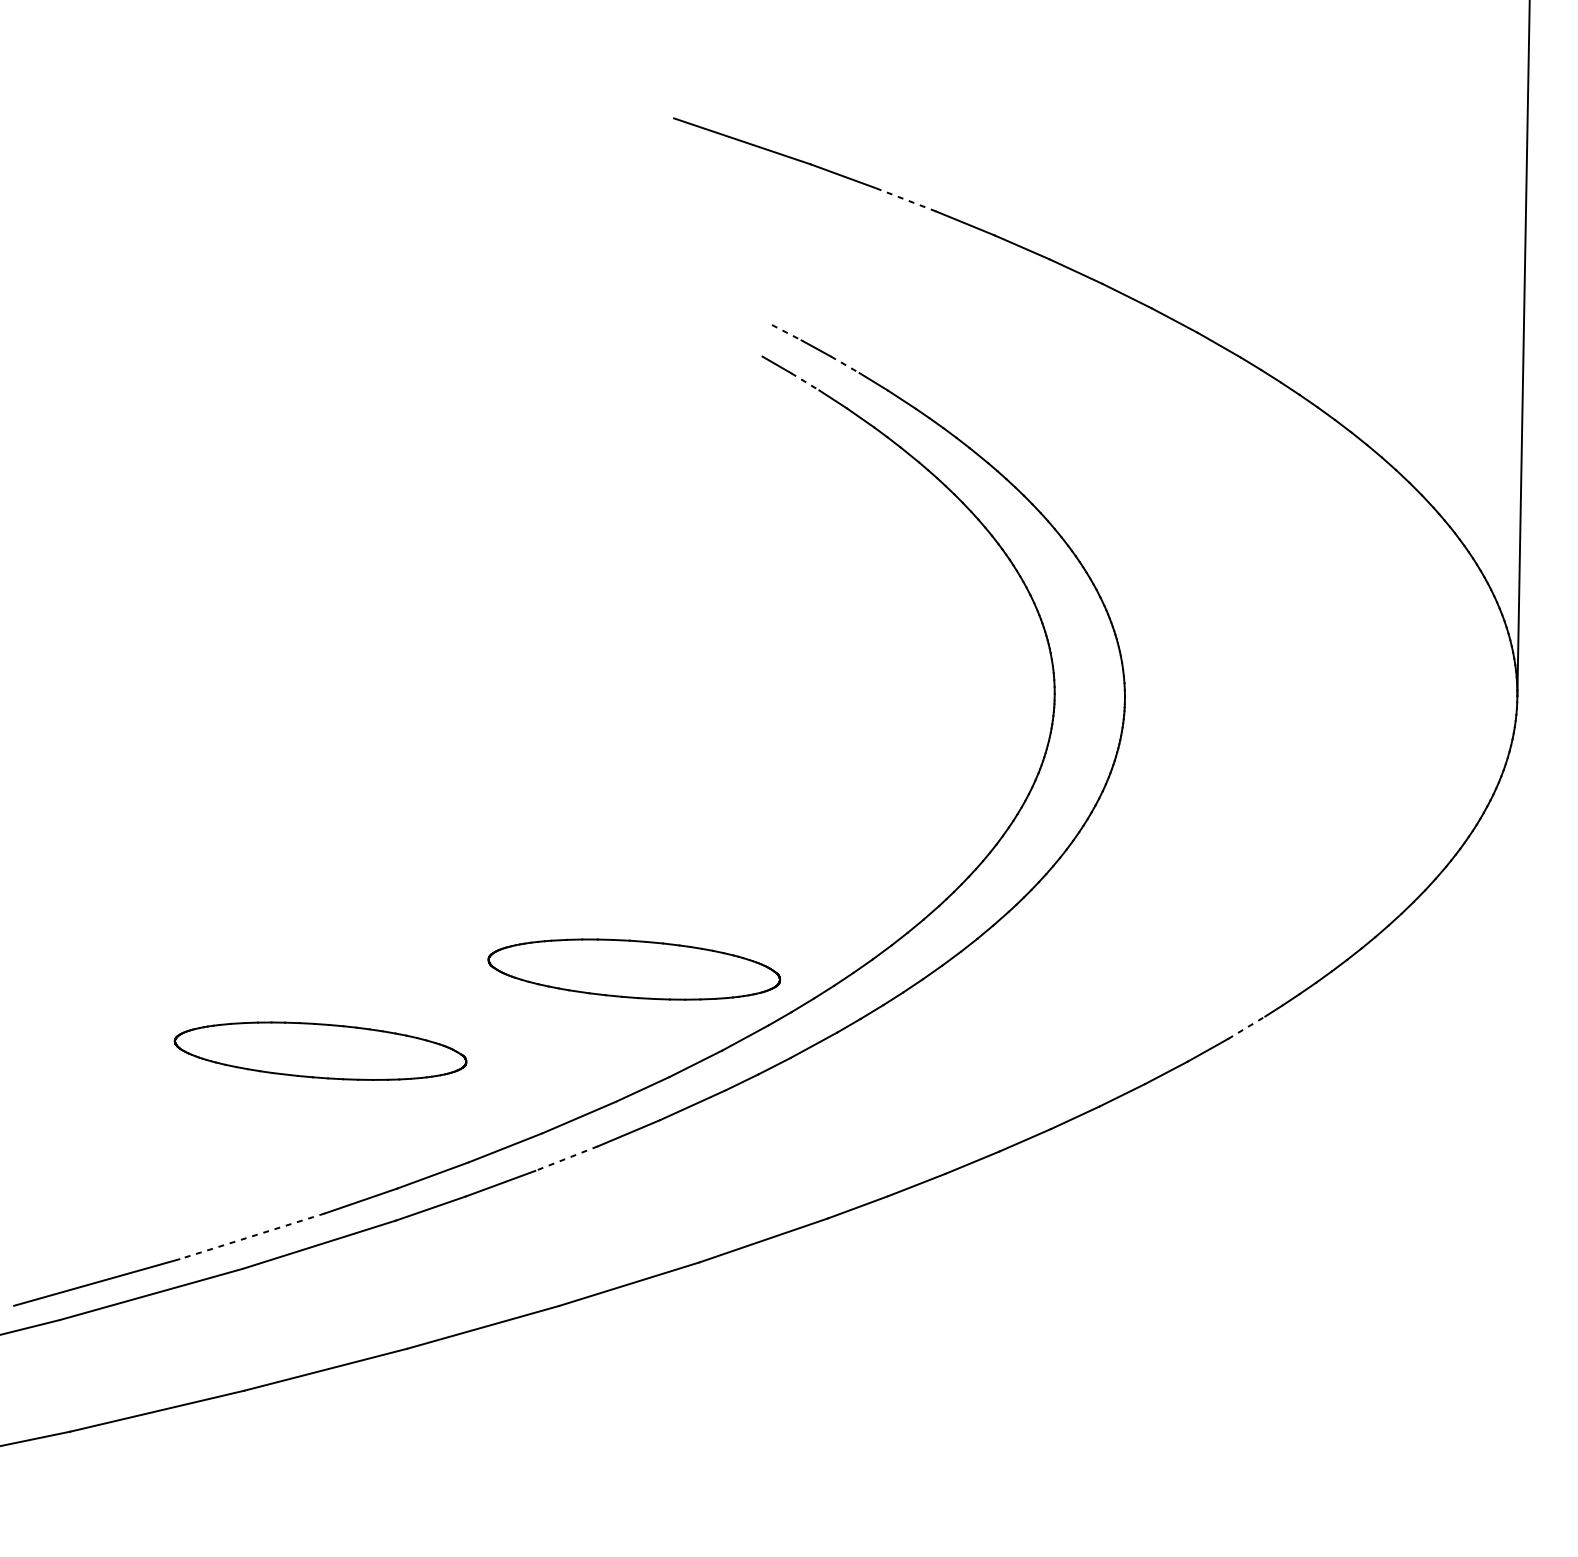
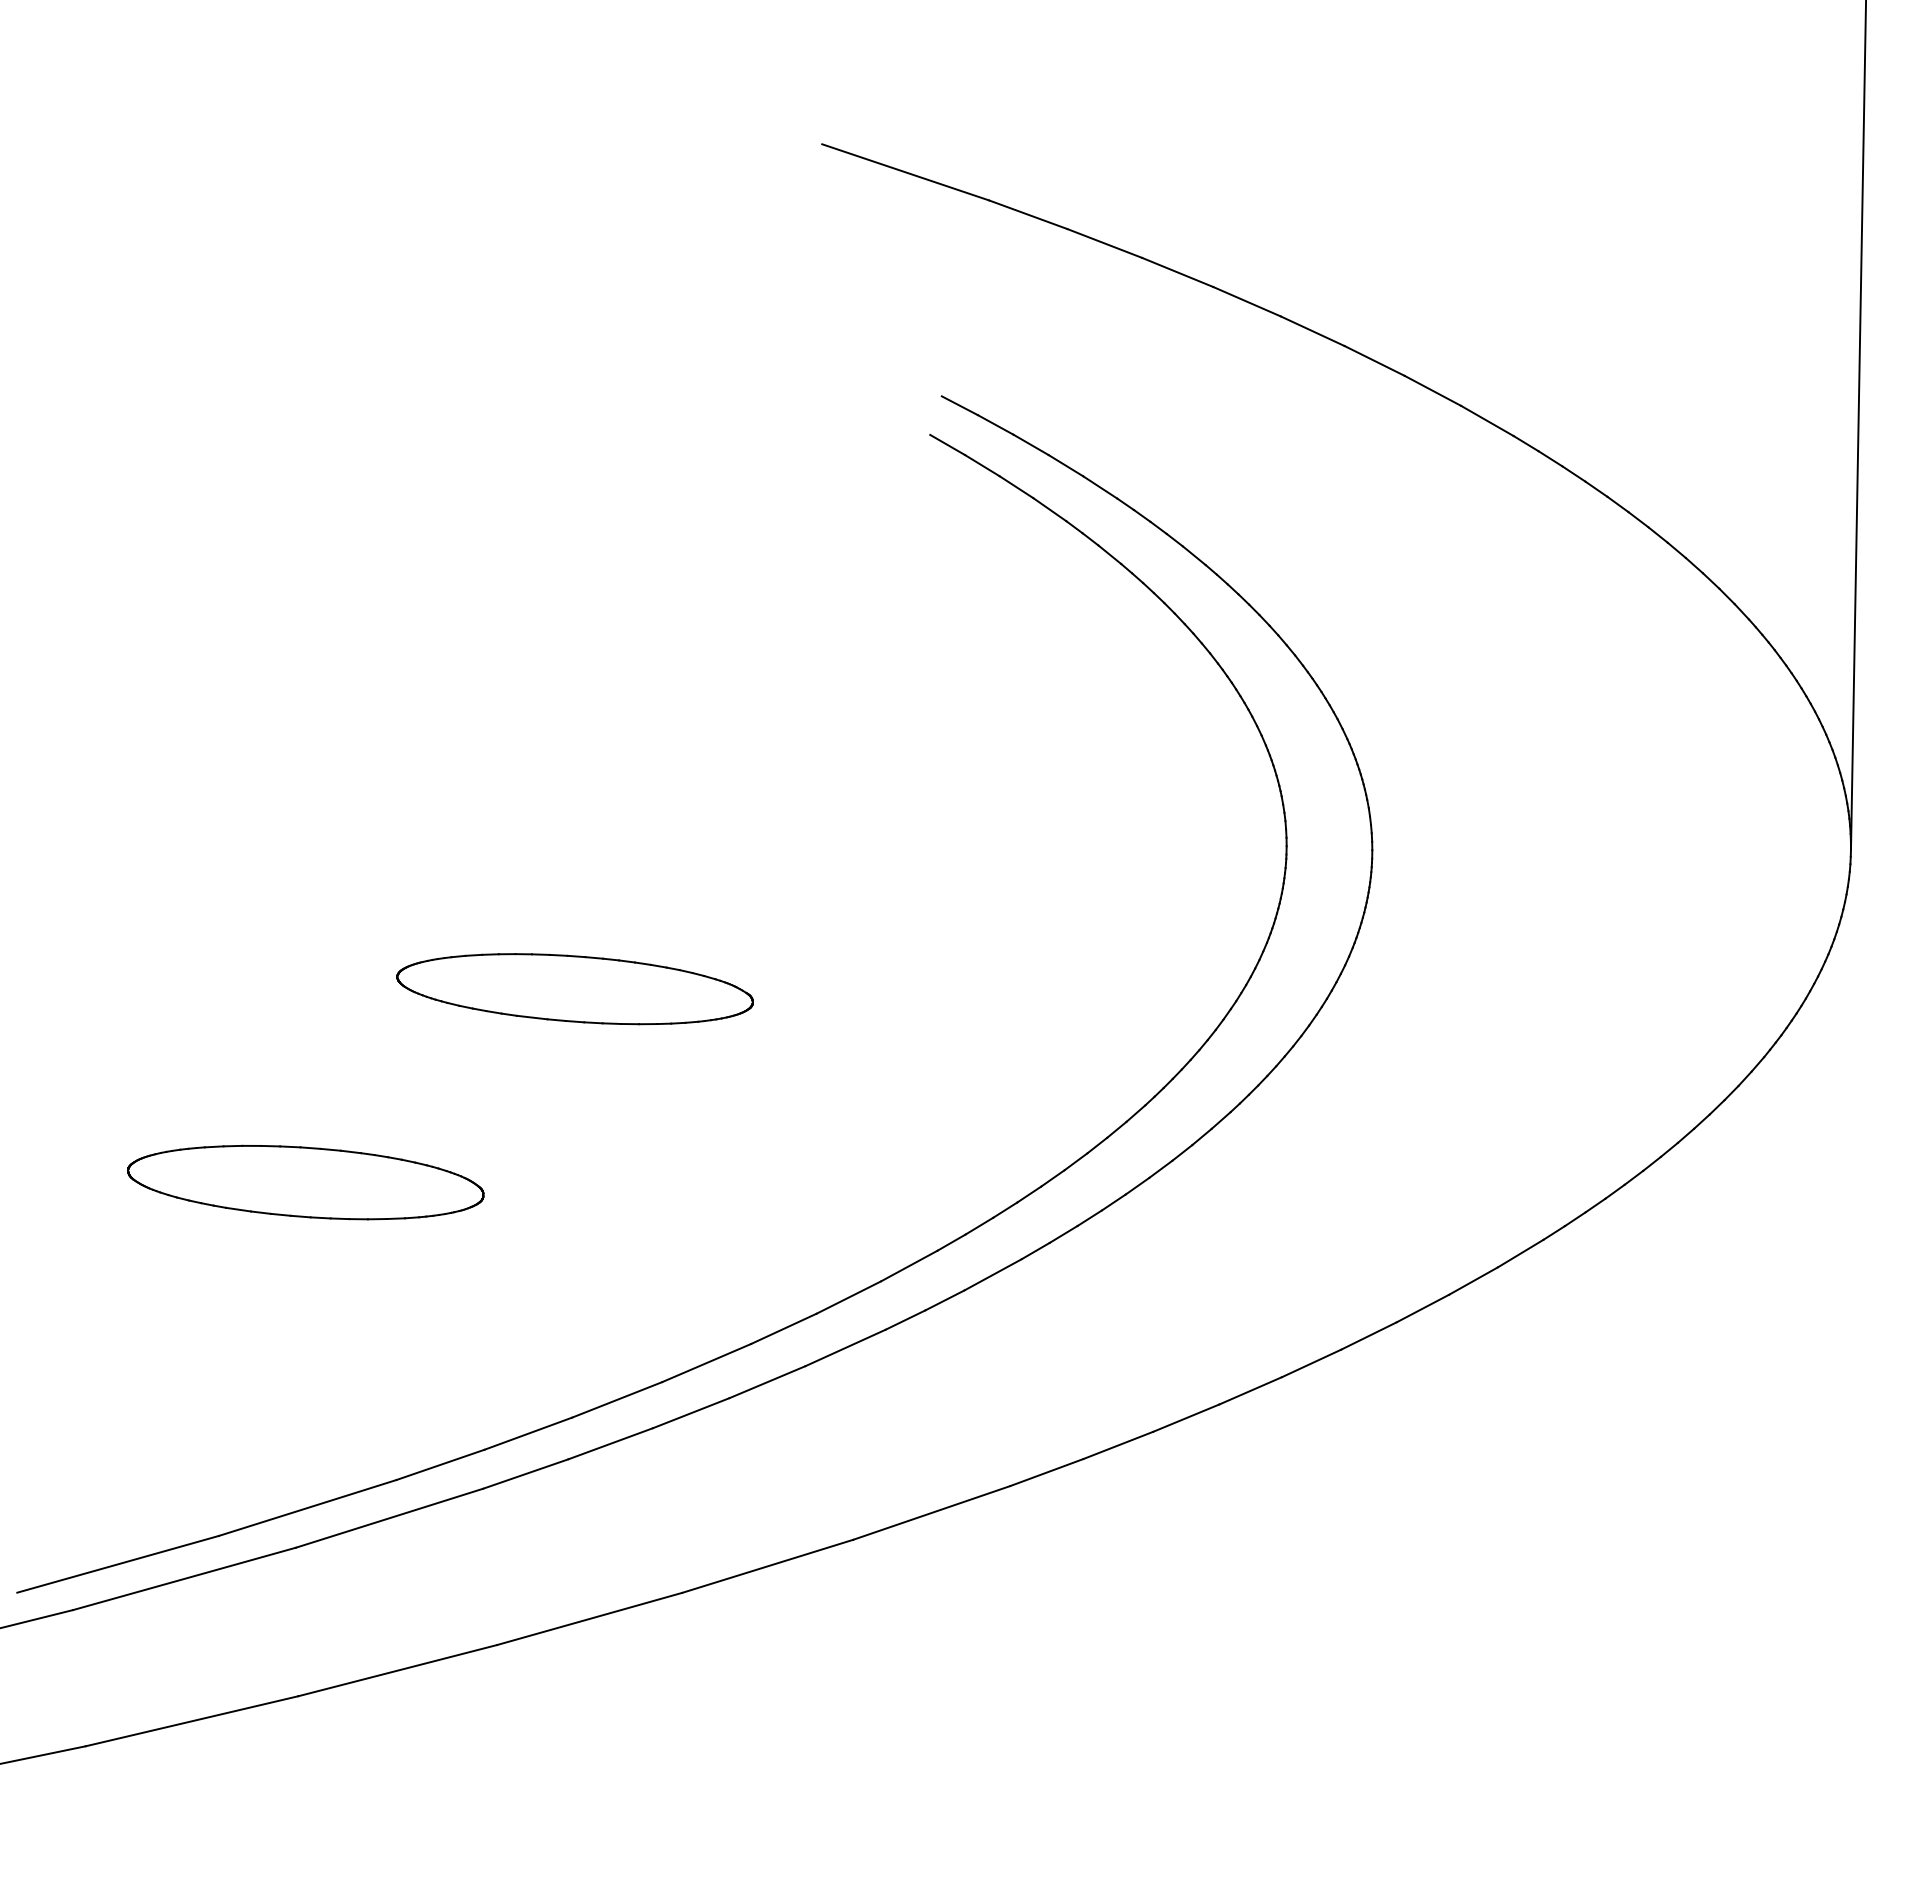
line: (905, 199) -> (1104, 243), dashed -> solid
line: (787, 332) -> (960, 405), dashed -> solid
line: (845, 365) -> (1031, 445), dashed -> solid
line: (805, 381) -> (982, 465), dashed -> solid
part: (634, 969) -> (305, 1182), moved
line: (1246, 1027) -> (1520, 1253), dashed -> solid
part: (320, 1051) -> (574, 989), moved
line: (566, 1158) -> (690, 1413), dashed -> solid
line: (252, 1236) -> (307, 1508), dashed -> solid

